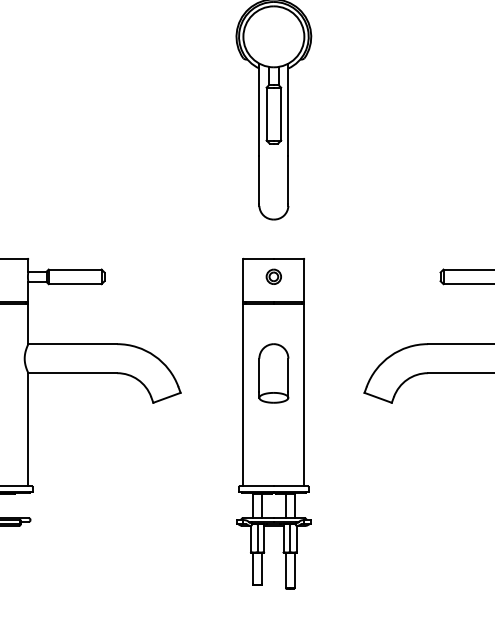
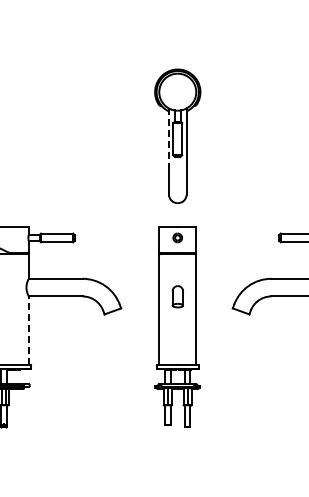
line: (258, 111) -> (168, 137), solid -> dashed
part: (273, 373) -> (177, 296), size x0.6
line: (28, 429) -> (28, 330), solid -> dashed

